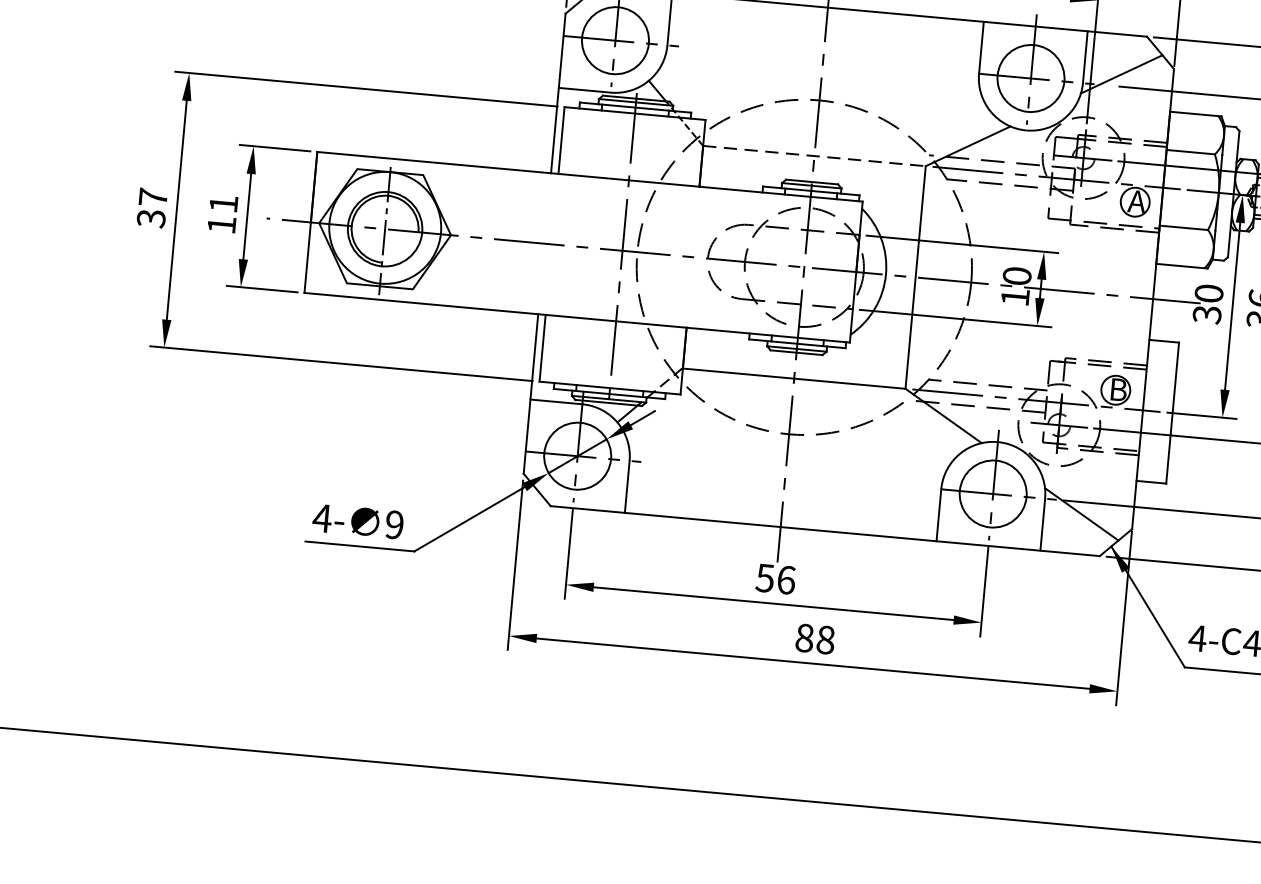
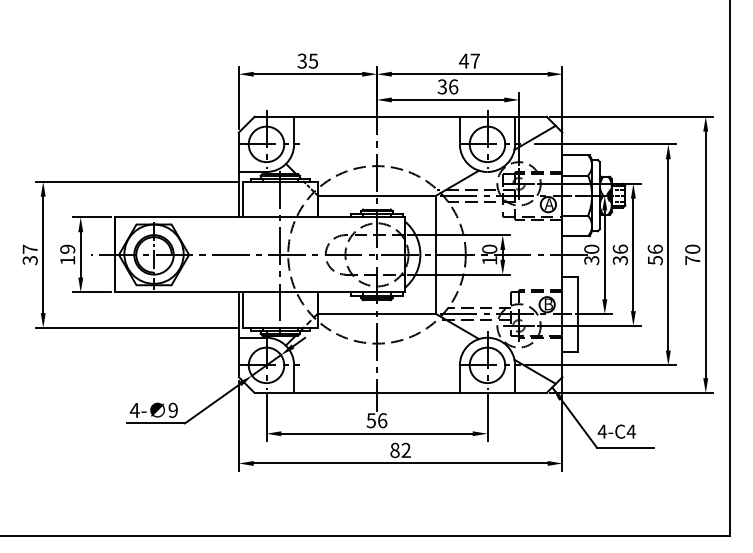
line: (815, 155) -> (377, 195), dashed -> solid
text: (223, 202) -> (67, 248), 11 -> 19
text: (824, 638) -> (405, 449), 88 -> 82

